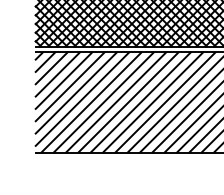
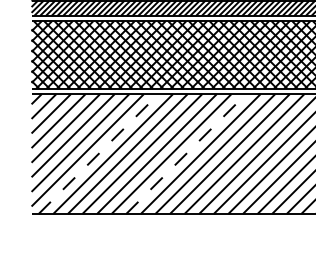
line: (91, 102) -> (98, 154), solid -> dashed
line: (165, 102) -> (186, 154), solid -> dashed

